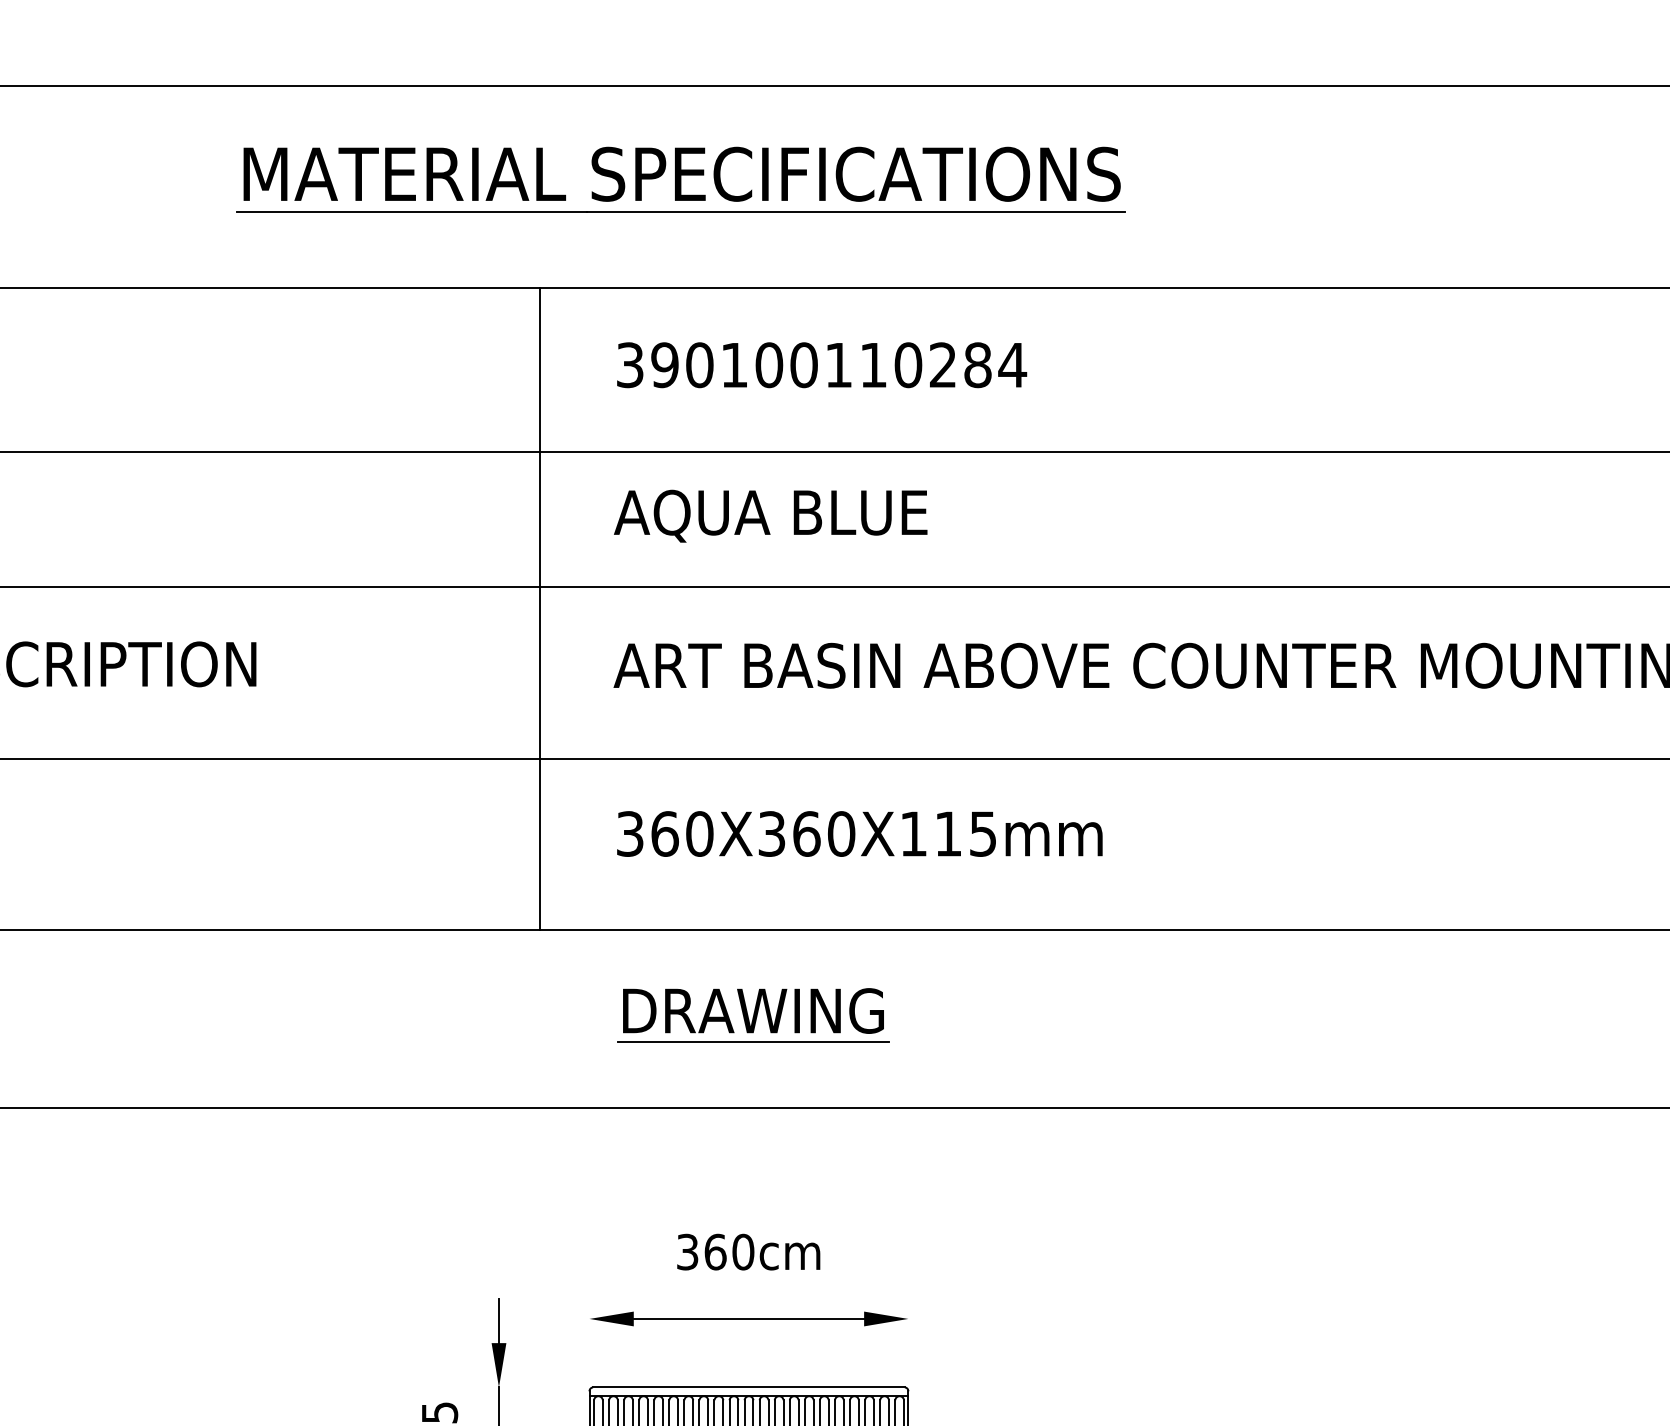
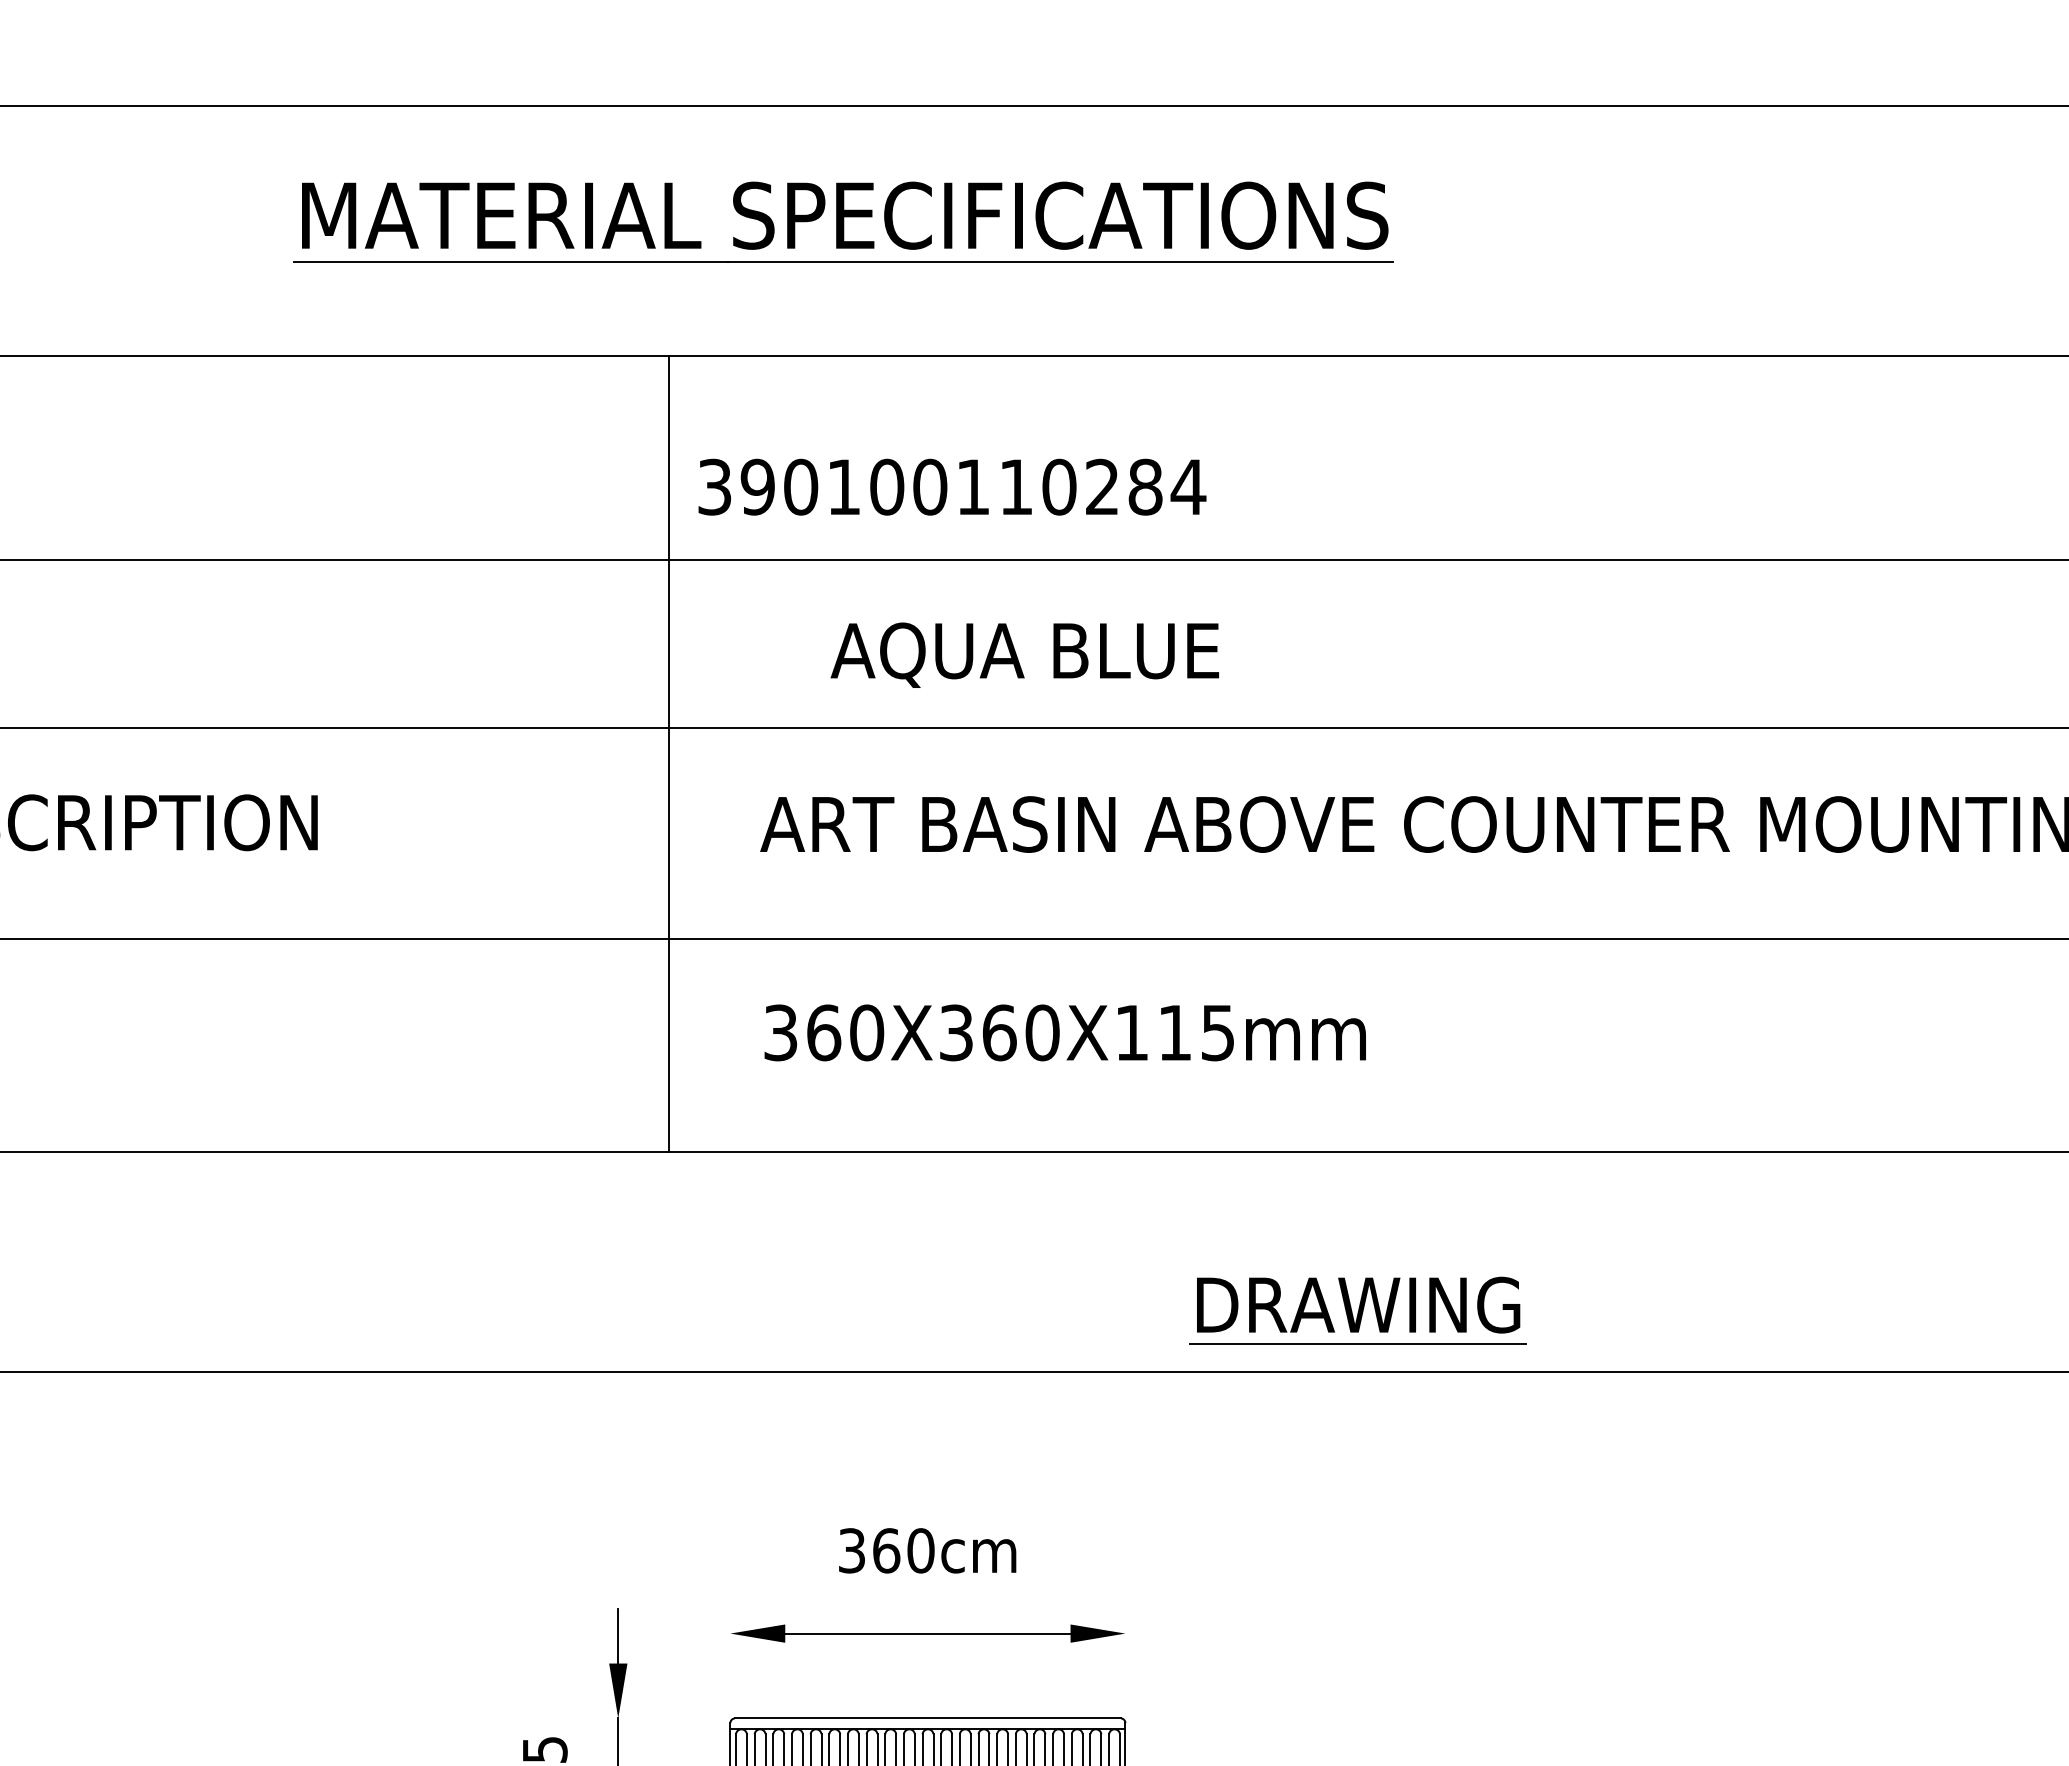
text: (822, 364) -> (952, 486), moved
text: (770, 515) -> (1024, 654), moved
part: (752, 1015) -> (1357, 1310), moved

